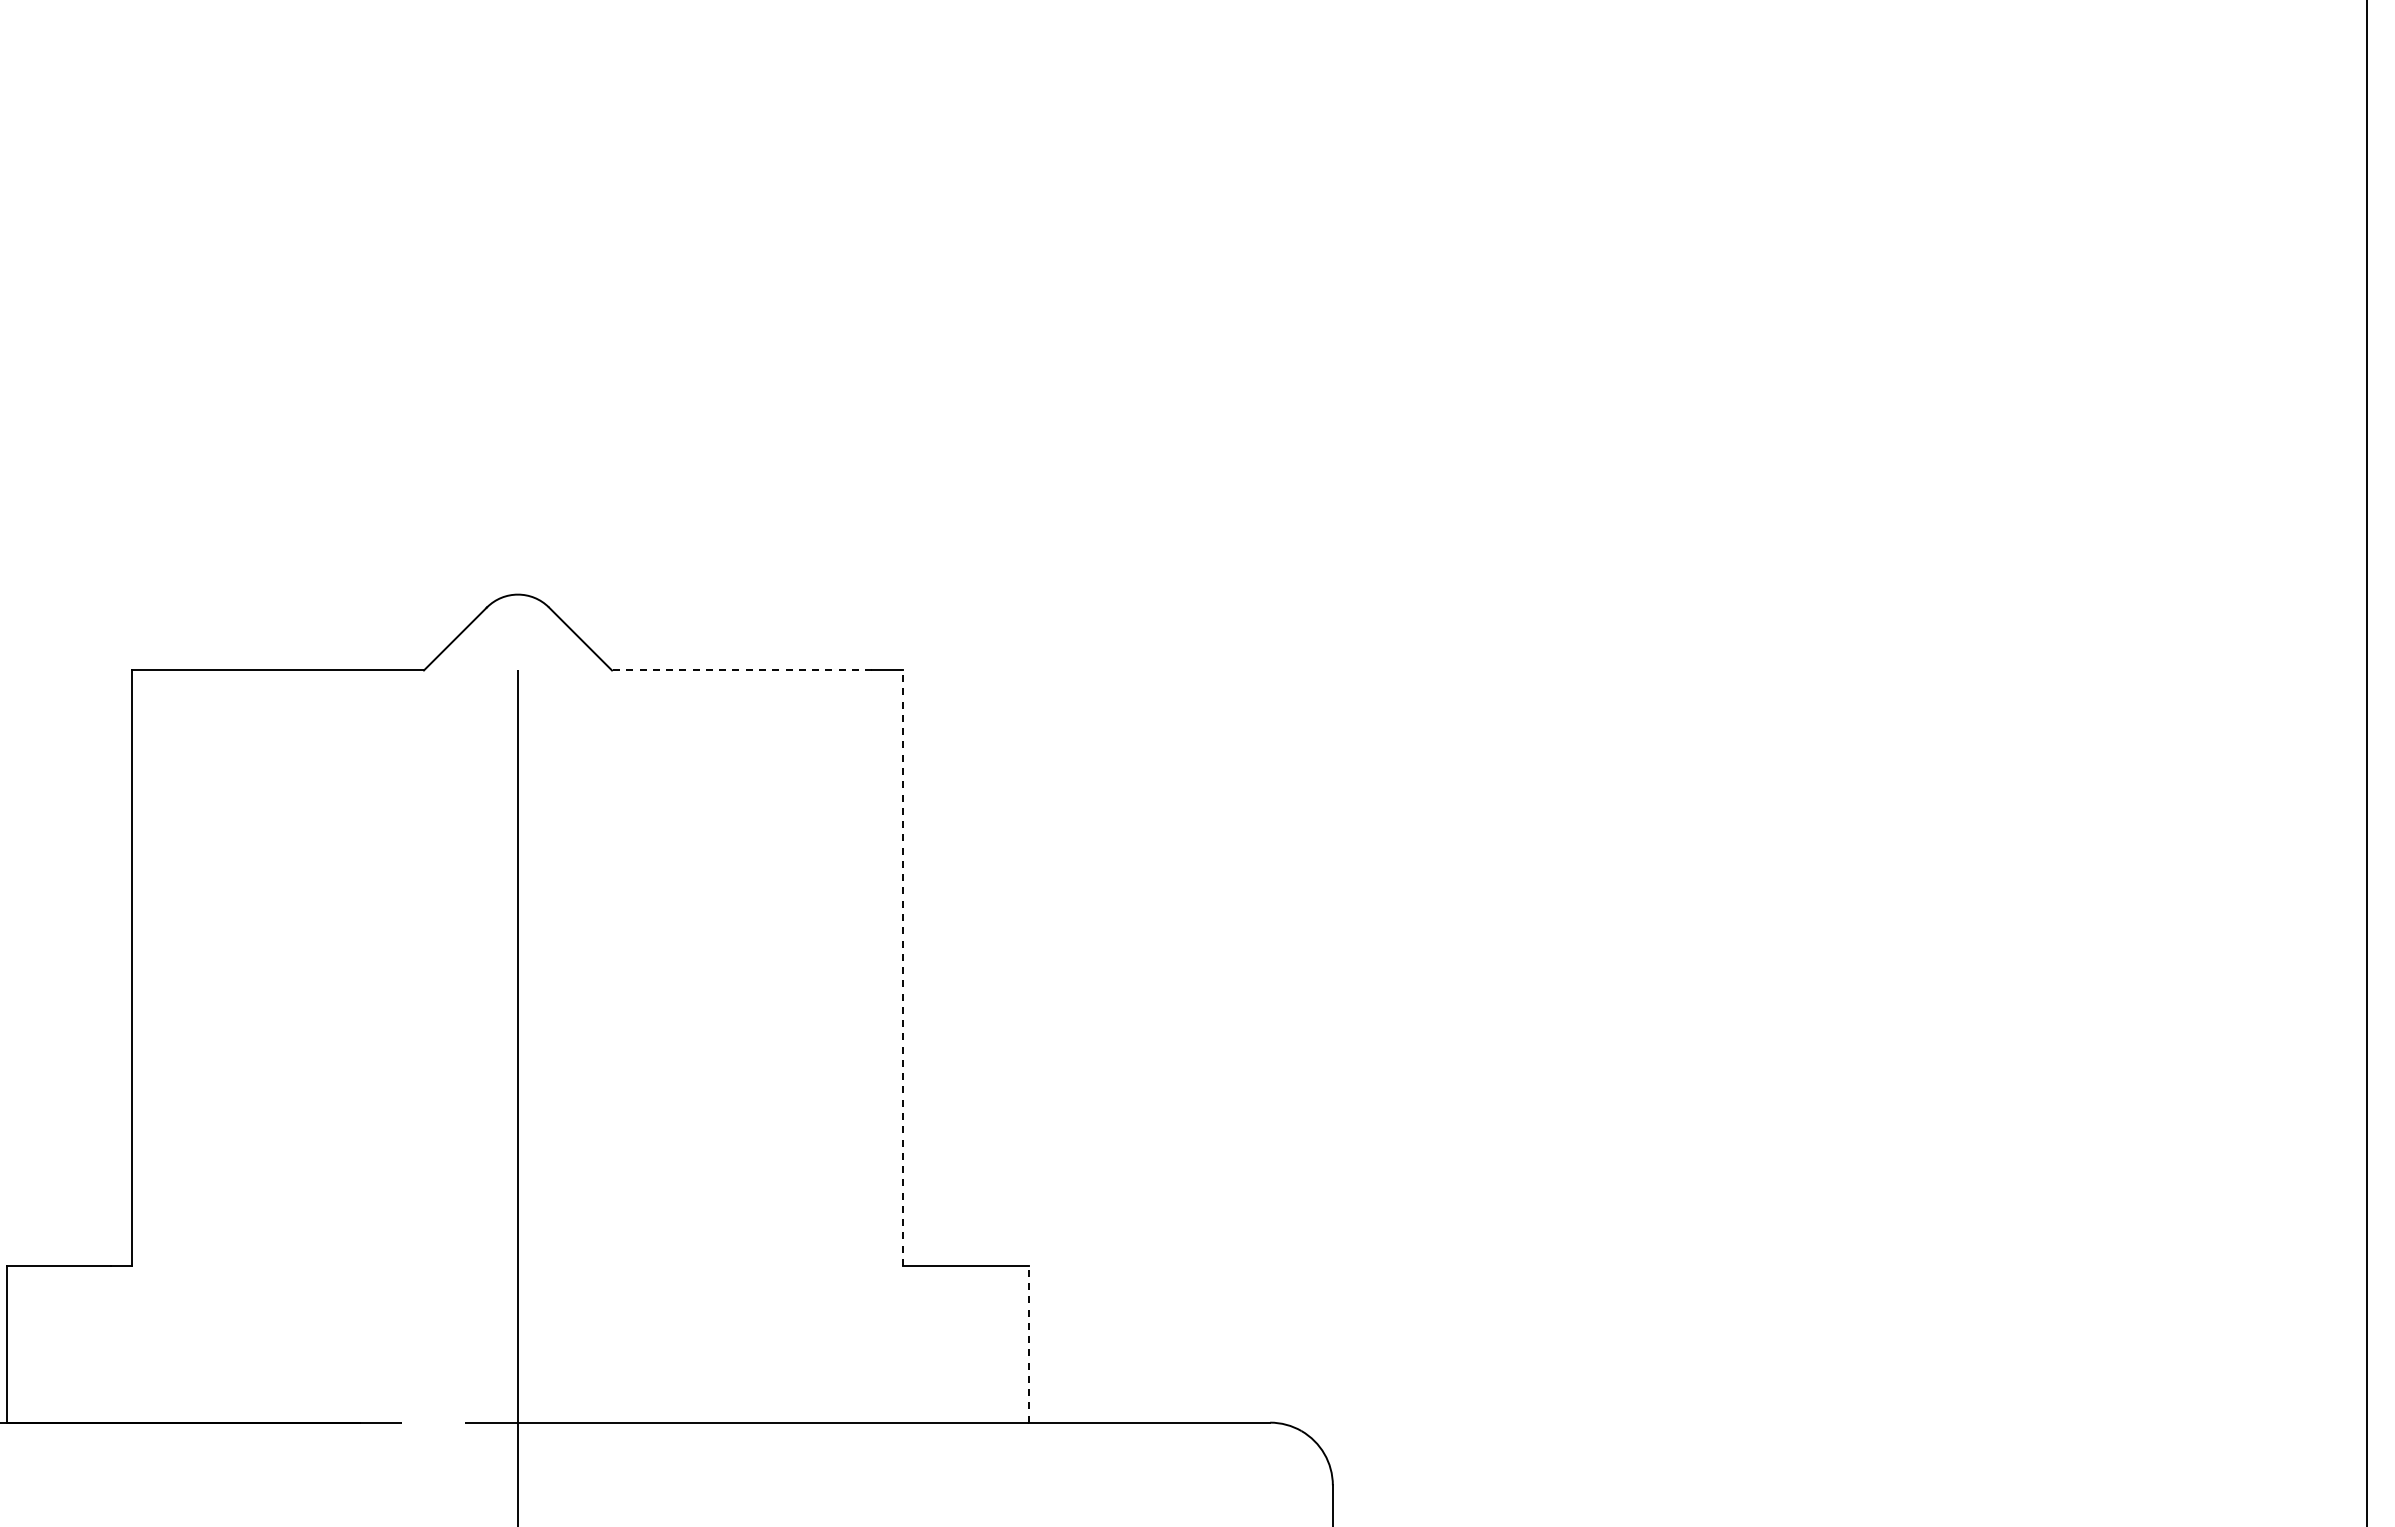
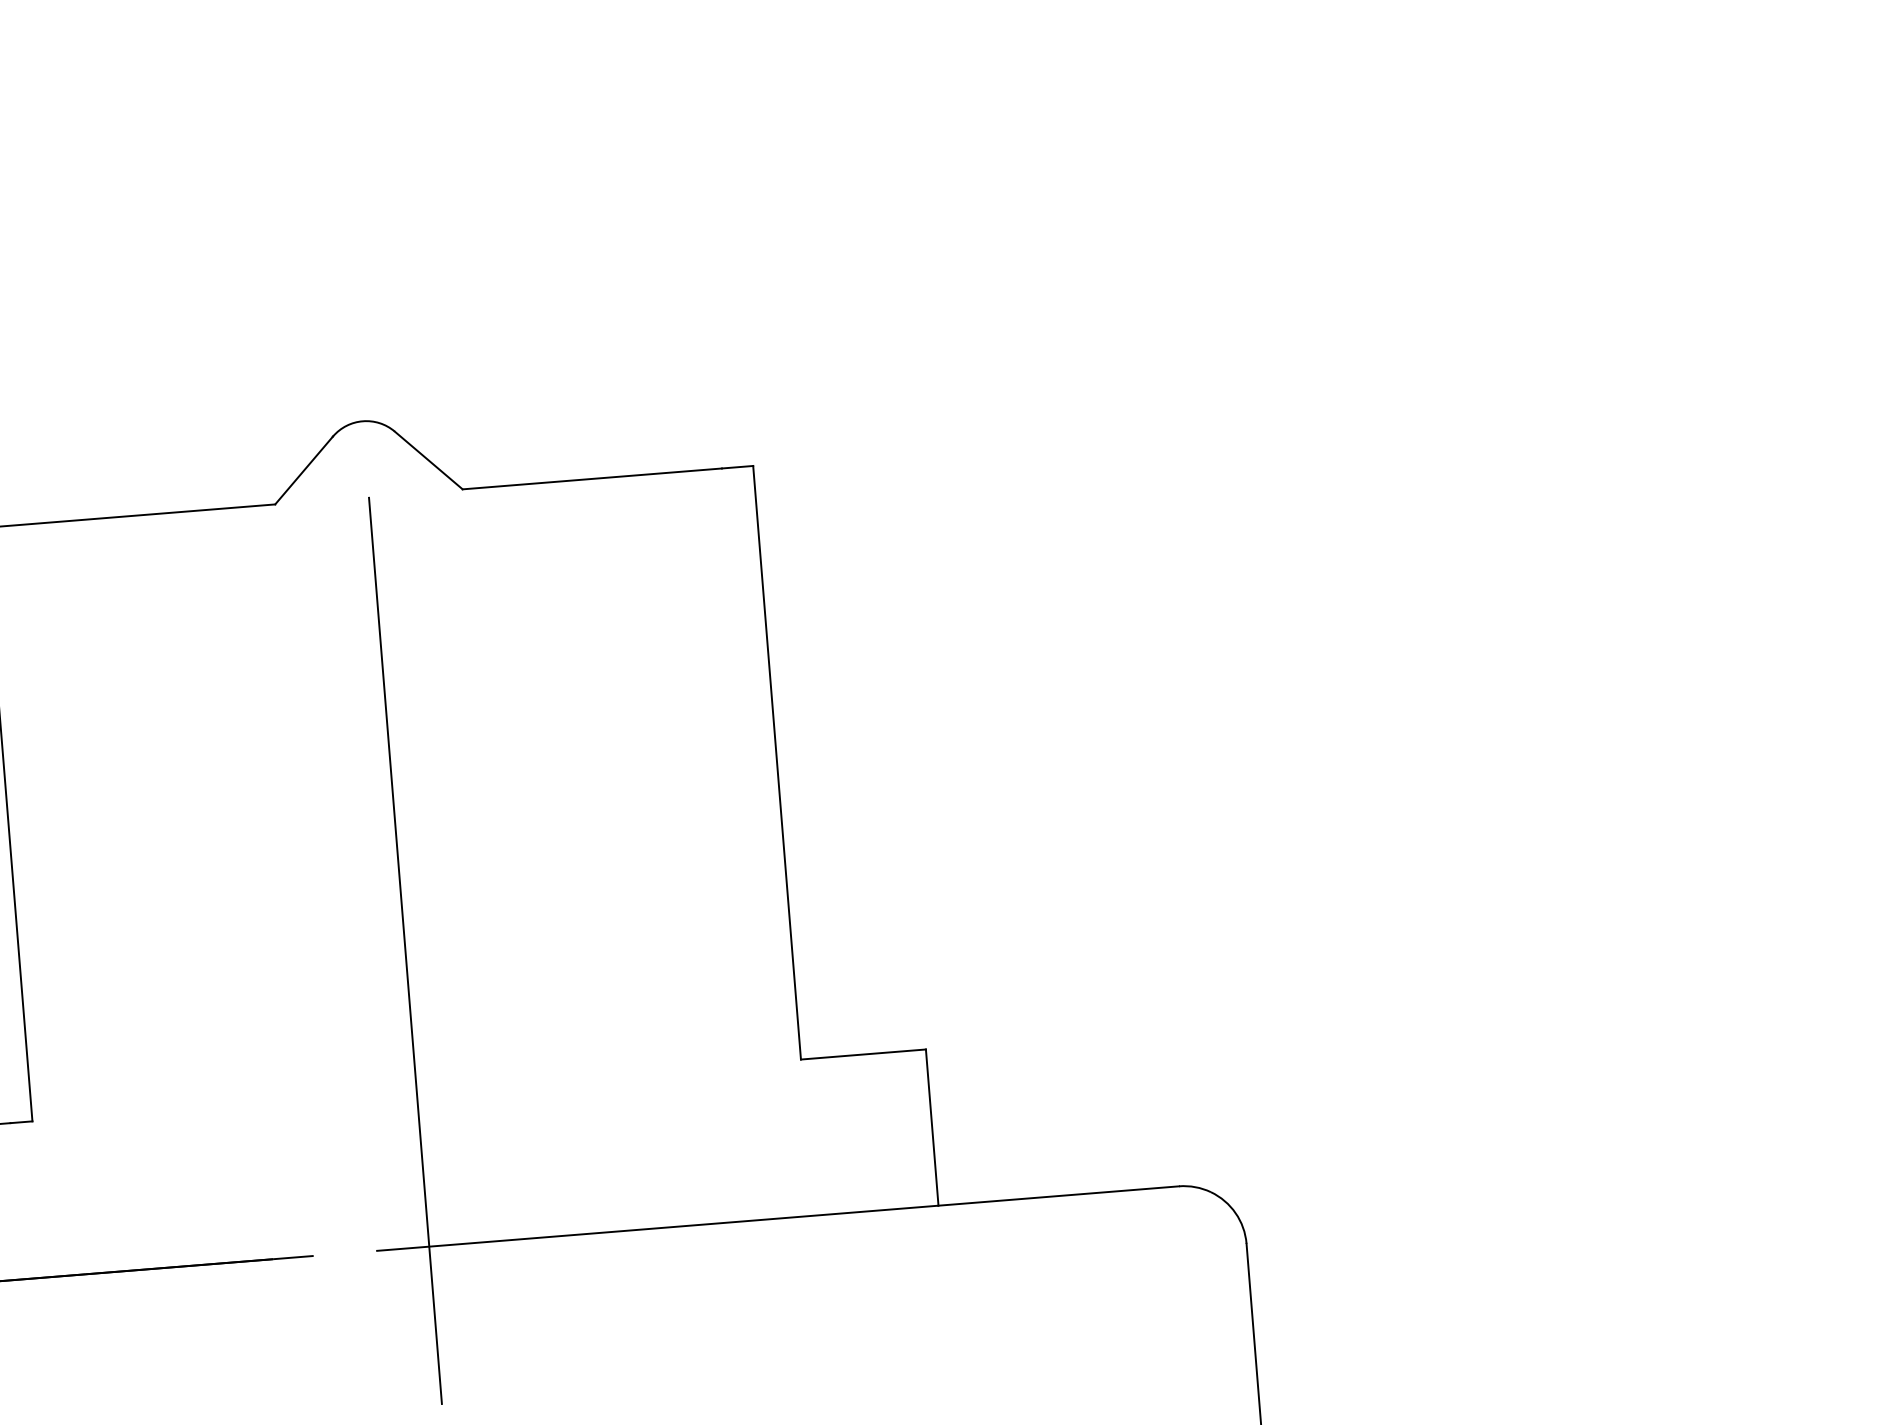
line: (741, 670) -> (591, 478), dashed -> solid
line: (903, 968) -> (777, 763), dashed -> solid
line: (1028, 1343) -> (931, 1126), dashed -> solid

